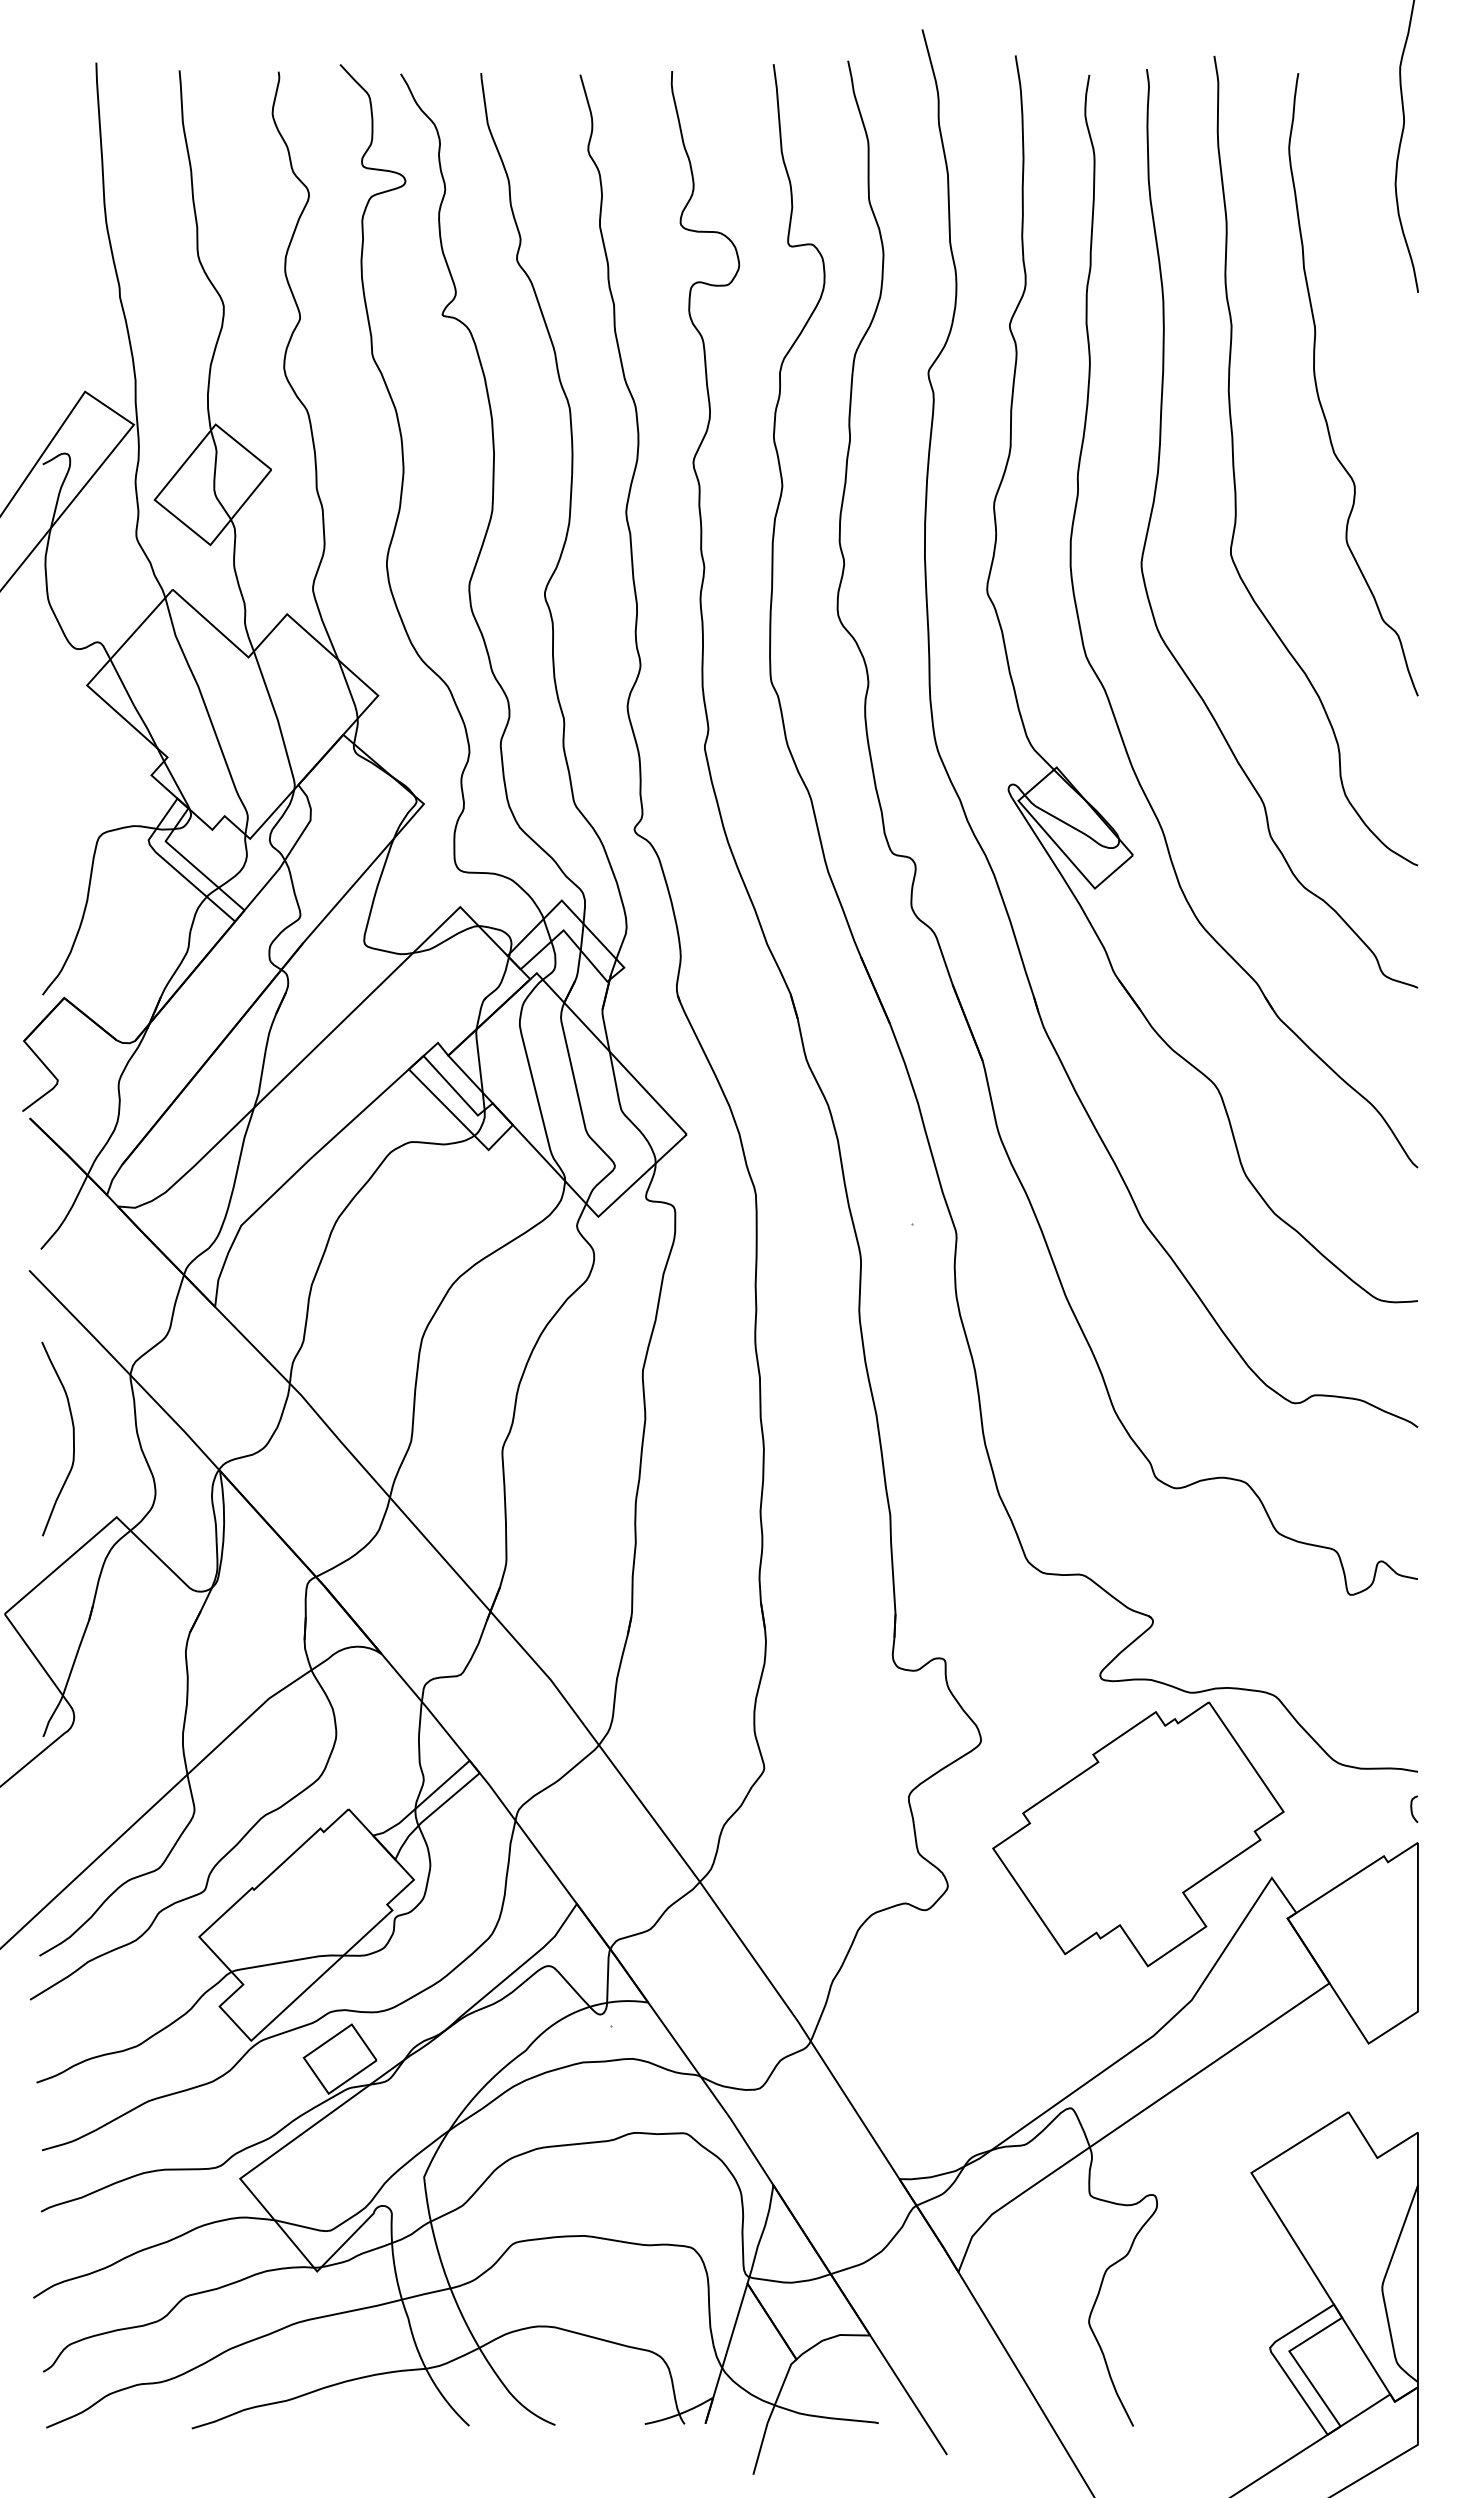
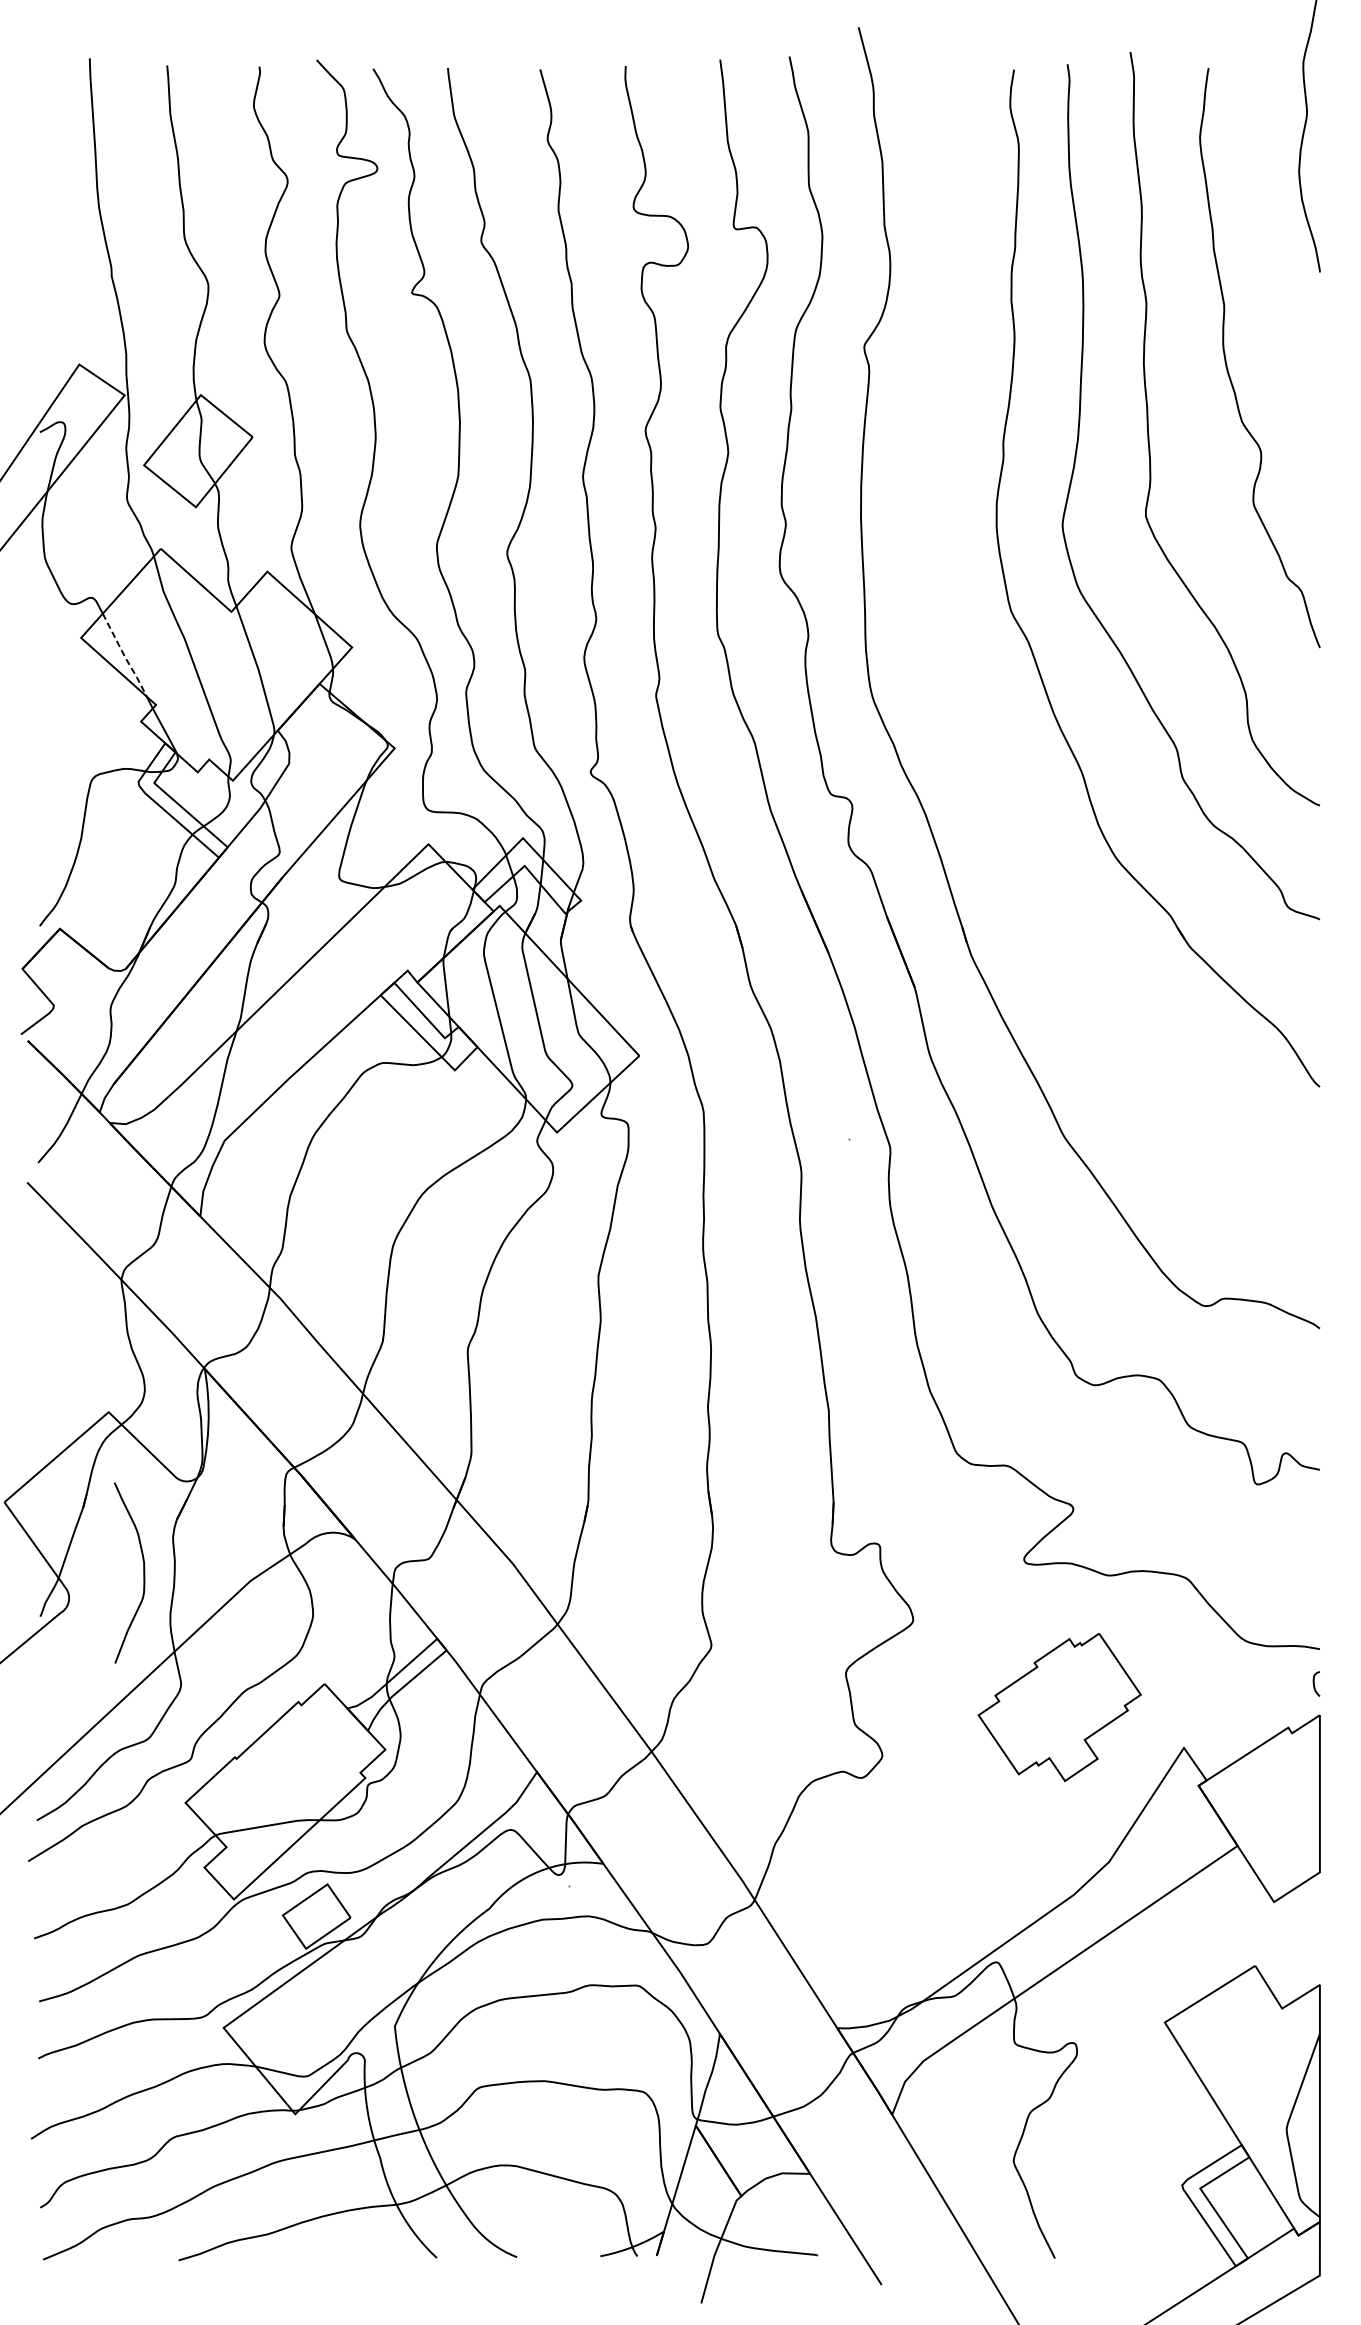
line: (134, 705) -> (125, 656), solid -> dashed
part: (1078, 790) -> (1003, 735), removed
curve: (73, 1438) -> (143, 1572), moved
part: (1138, 1834) -> (1059, 1707), size x0.6

